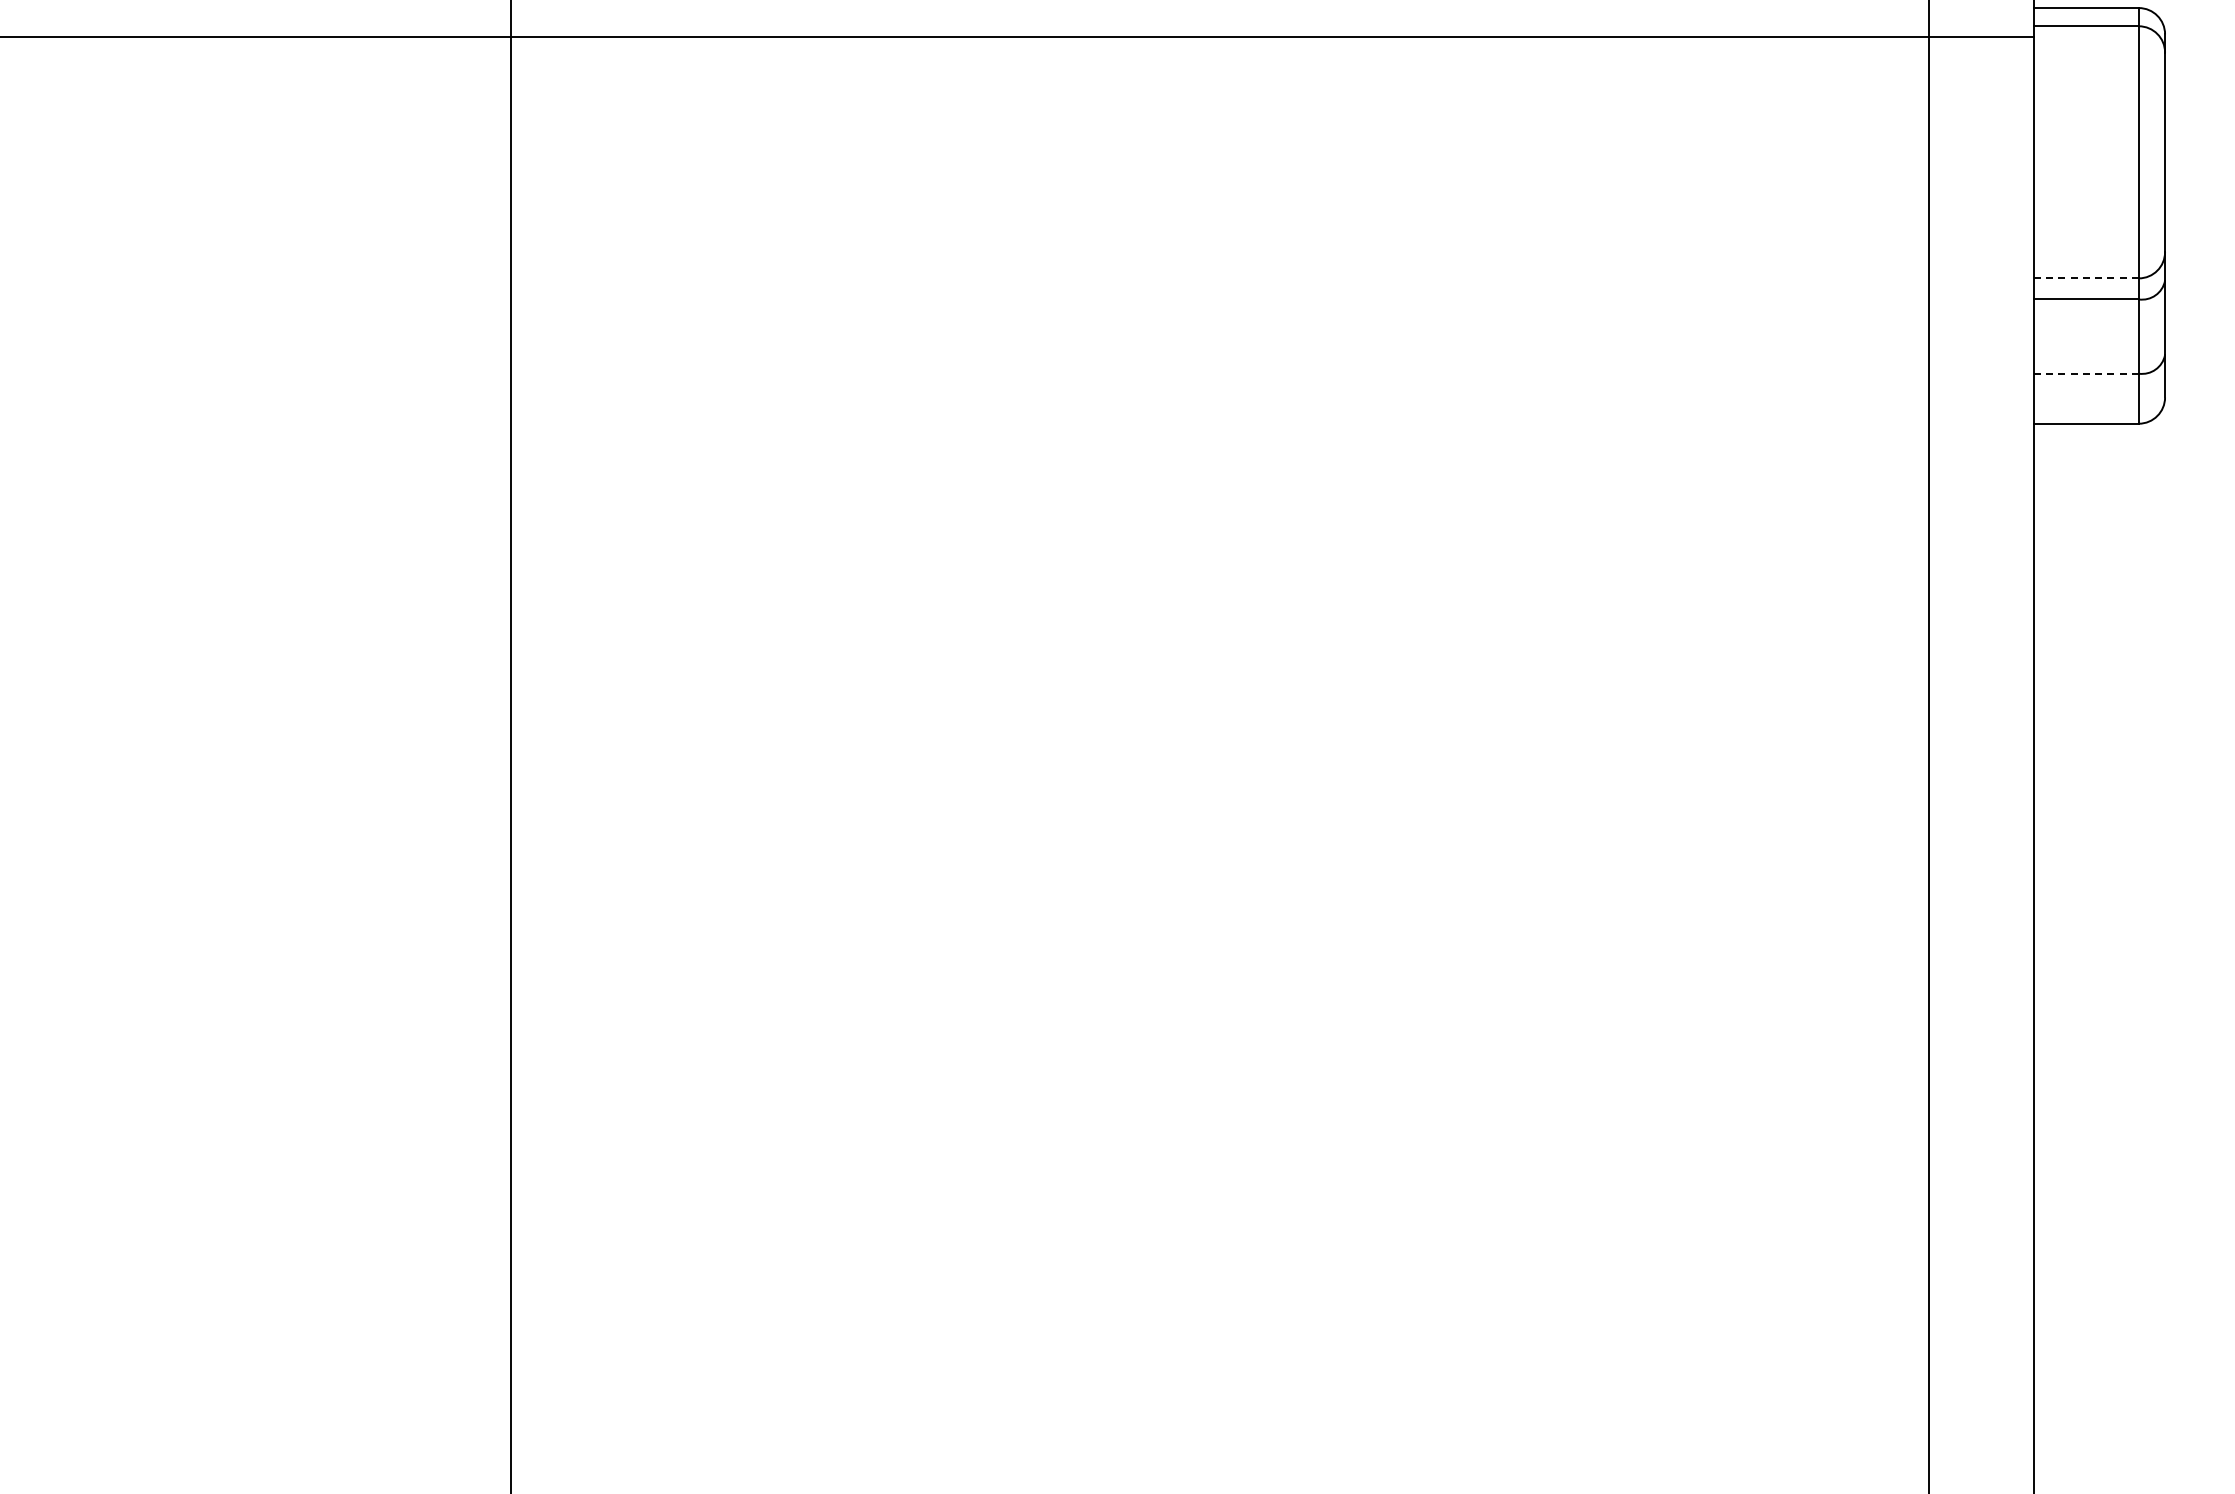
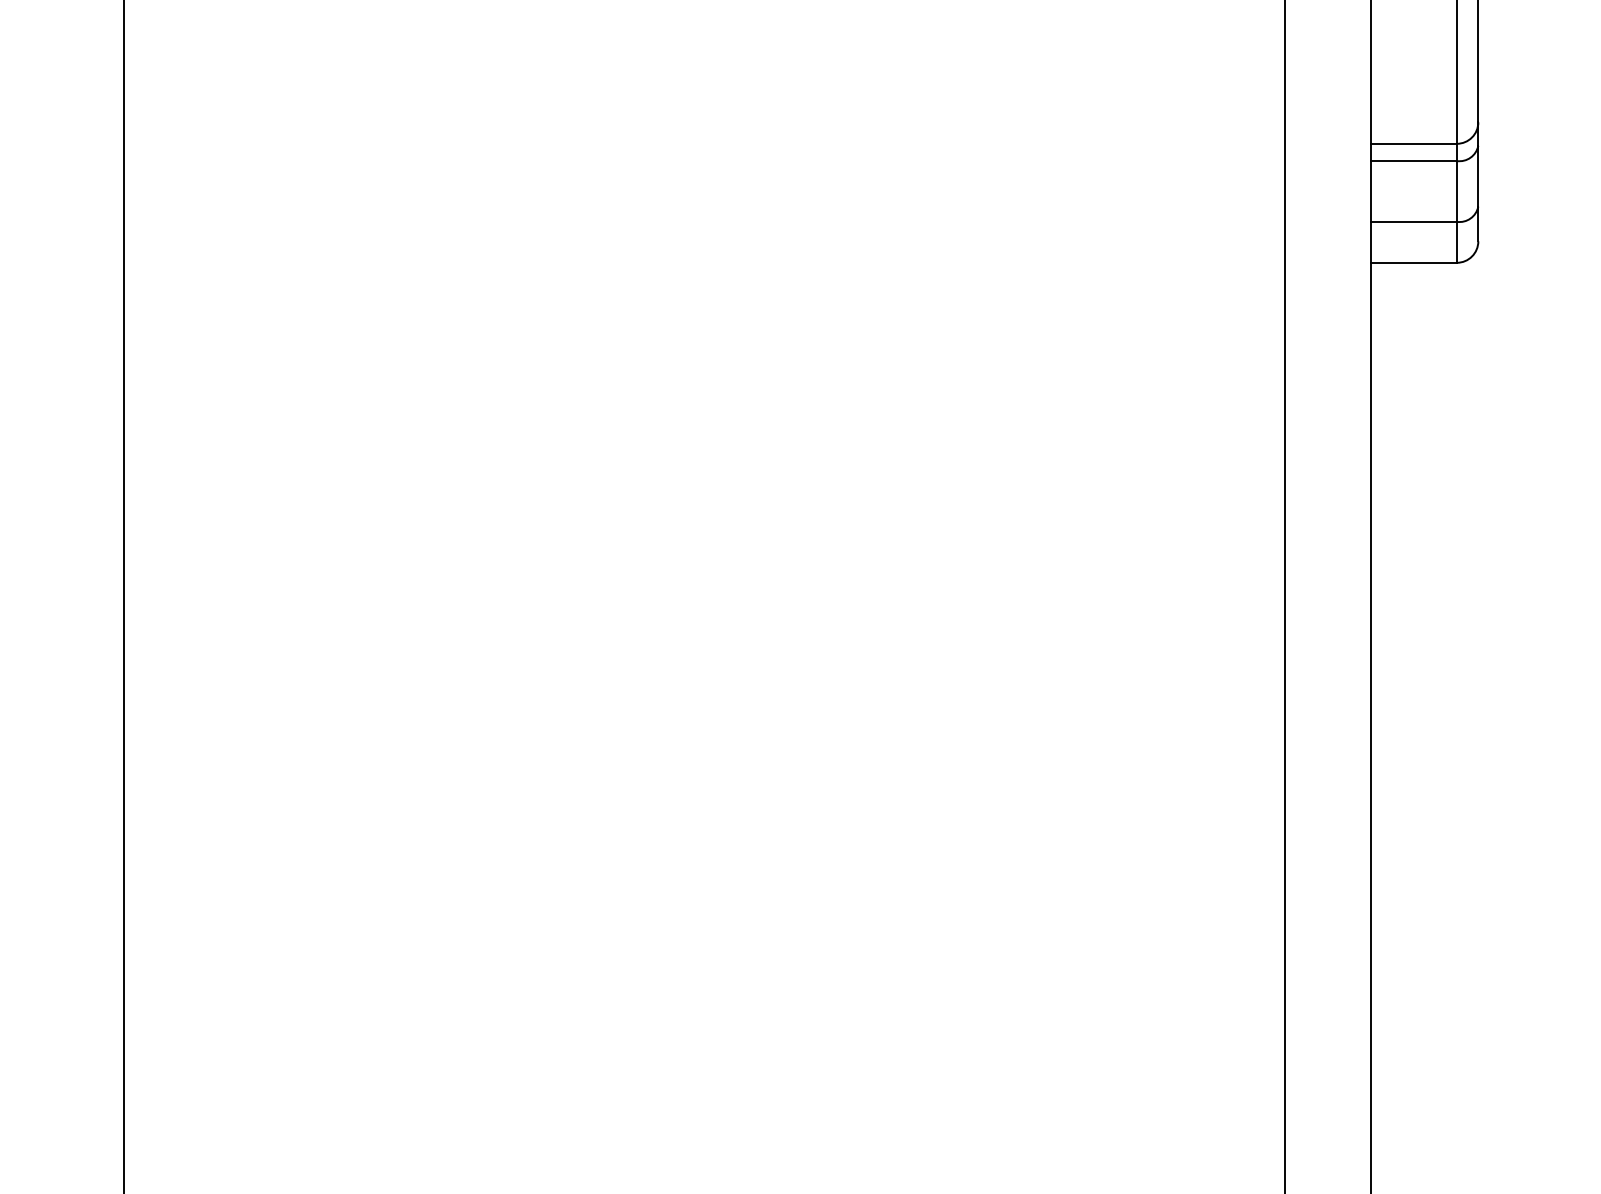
line: (2086, 278) -> (1413, 143), dashed -> solid
line: (2086, 373) -> (1413, 221), dashed -> solid

